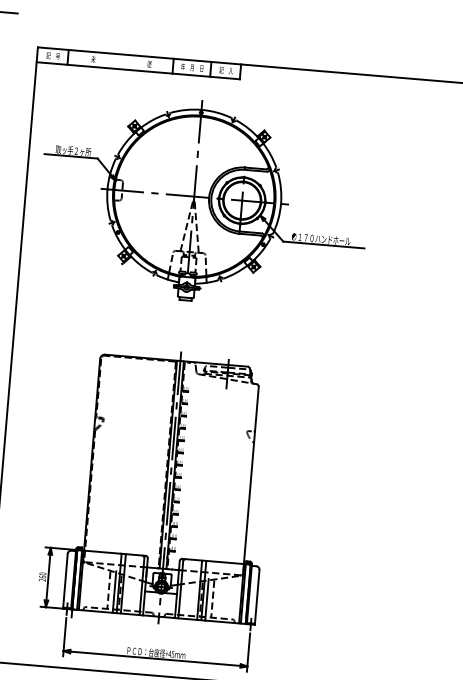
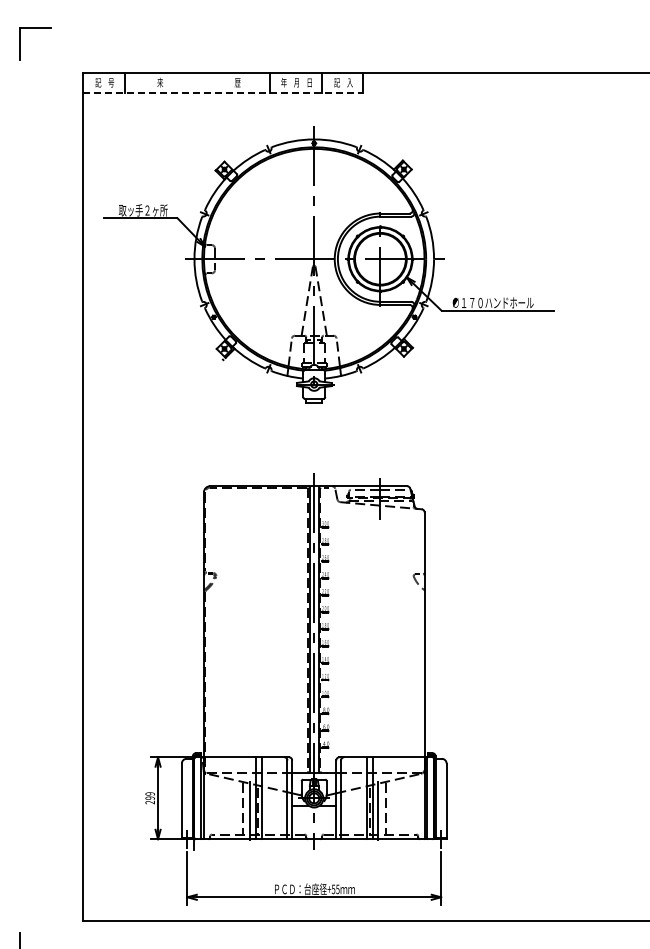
line: (138, 71) -> (223, 93), solid -> dashed
text: (42, 575) -> (149, 795), 260 -> 299
text: (169, 654) -> (333, 889), +45 -> +55

